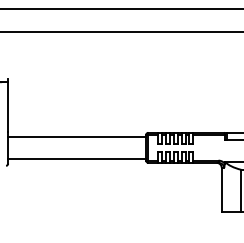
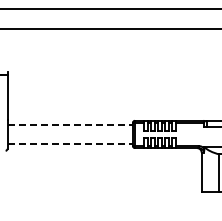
line: (77, 136) -> (70, 124), solid -> dashed
line: (77, 158) -> (70, 144), solid -> dashed

